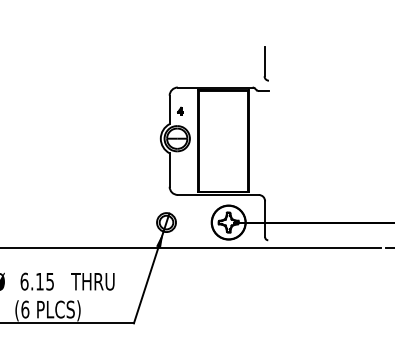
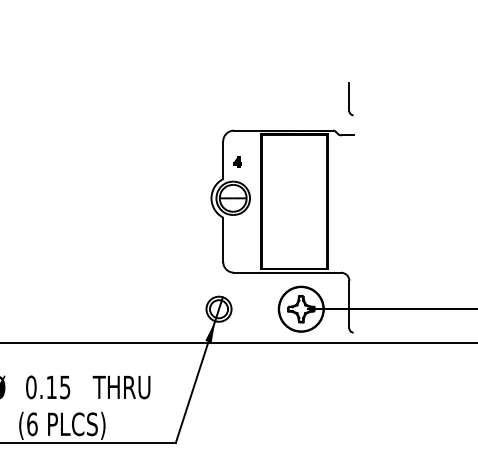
part: (266, 63) -> (351, 98), size x0.71
text: (24, 281) -> (31, 387), 6.15 -> 0.15

